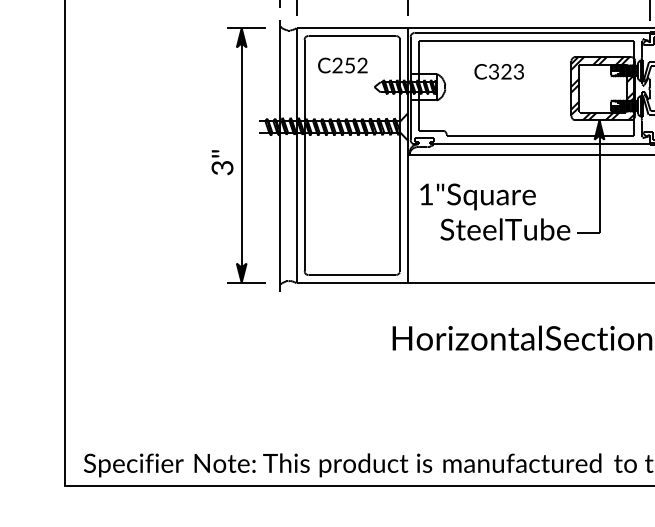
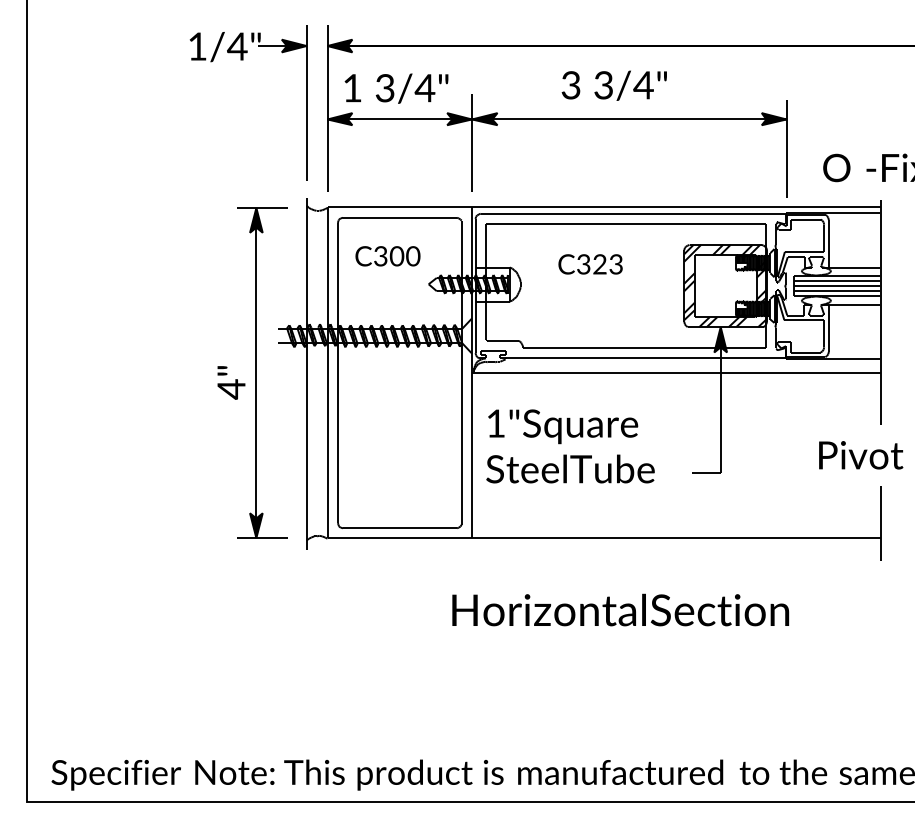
text: (350, 65) -> (397, 256), C252 -> C300
text: (222, 168) -> (231, 389), 3" -> 4"
text: (505, 229) -> (570, 468), moved

